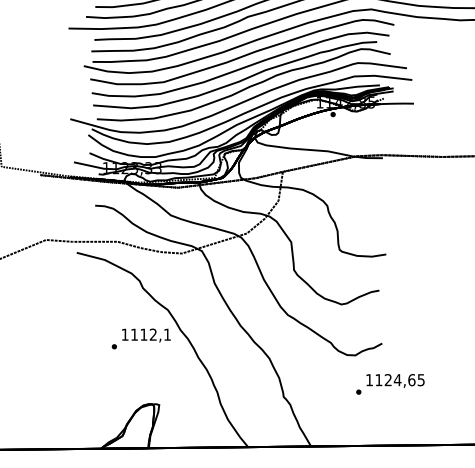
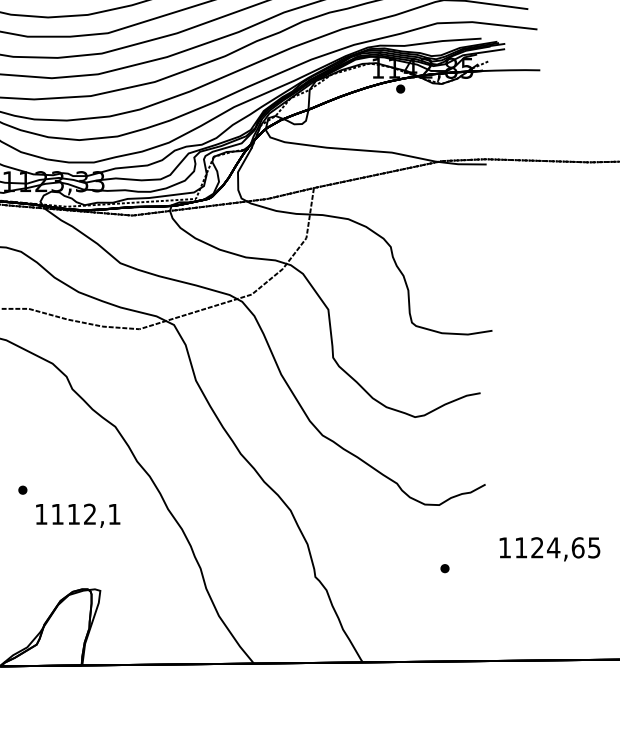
text: (146, 335) -> (78, 515), moved
text: (395, 380) -> (549, 548), moved

